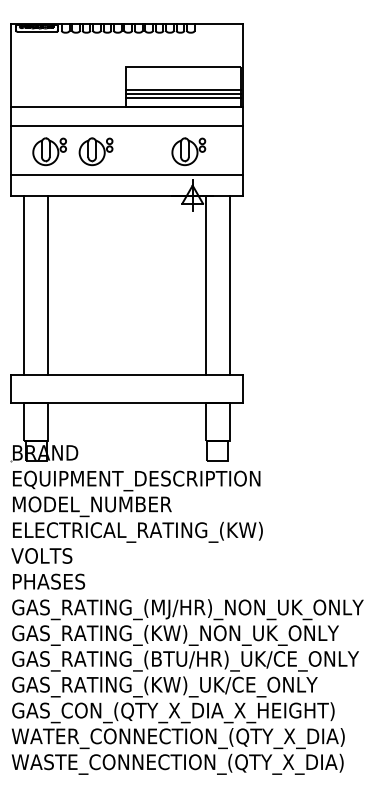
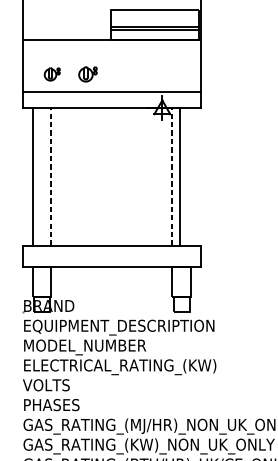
line: (182, 98) -> (154, 33), removed
line: (126, 125) -> (111, 54), removed
part: (49, 151) -> (52, 74), size x0.6
part: (95, 151) -> (87, 74), size x0.7
part: (188, 151) -> (159, 74), removed
line: (48, 284) -> (51, 176), solid -> dashed
line: (205, 284) -> (172, 176), solid -> dashed
line: (230, 284) -> (180, 176), moved

